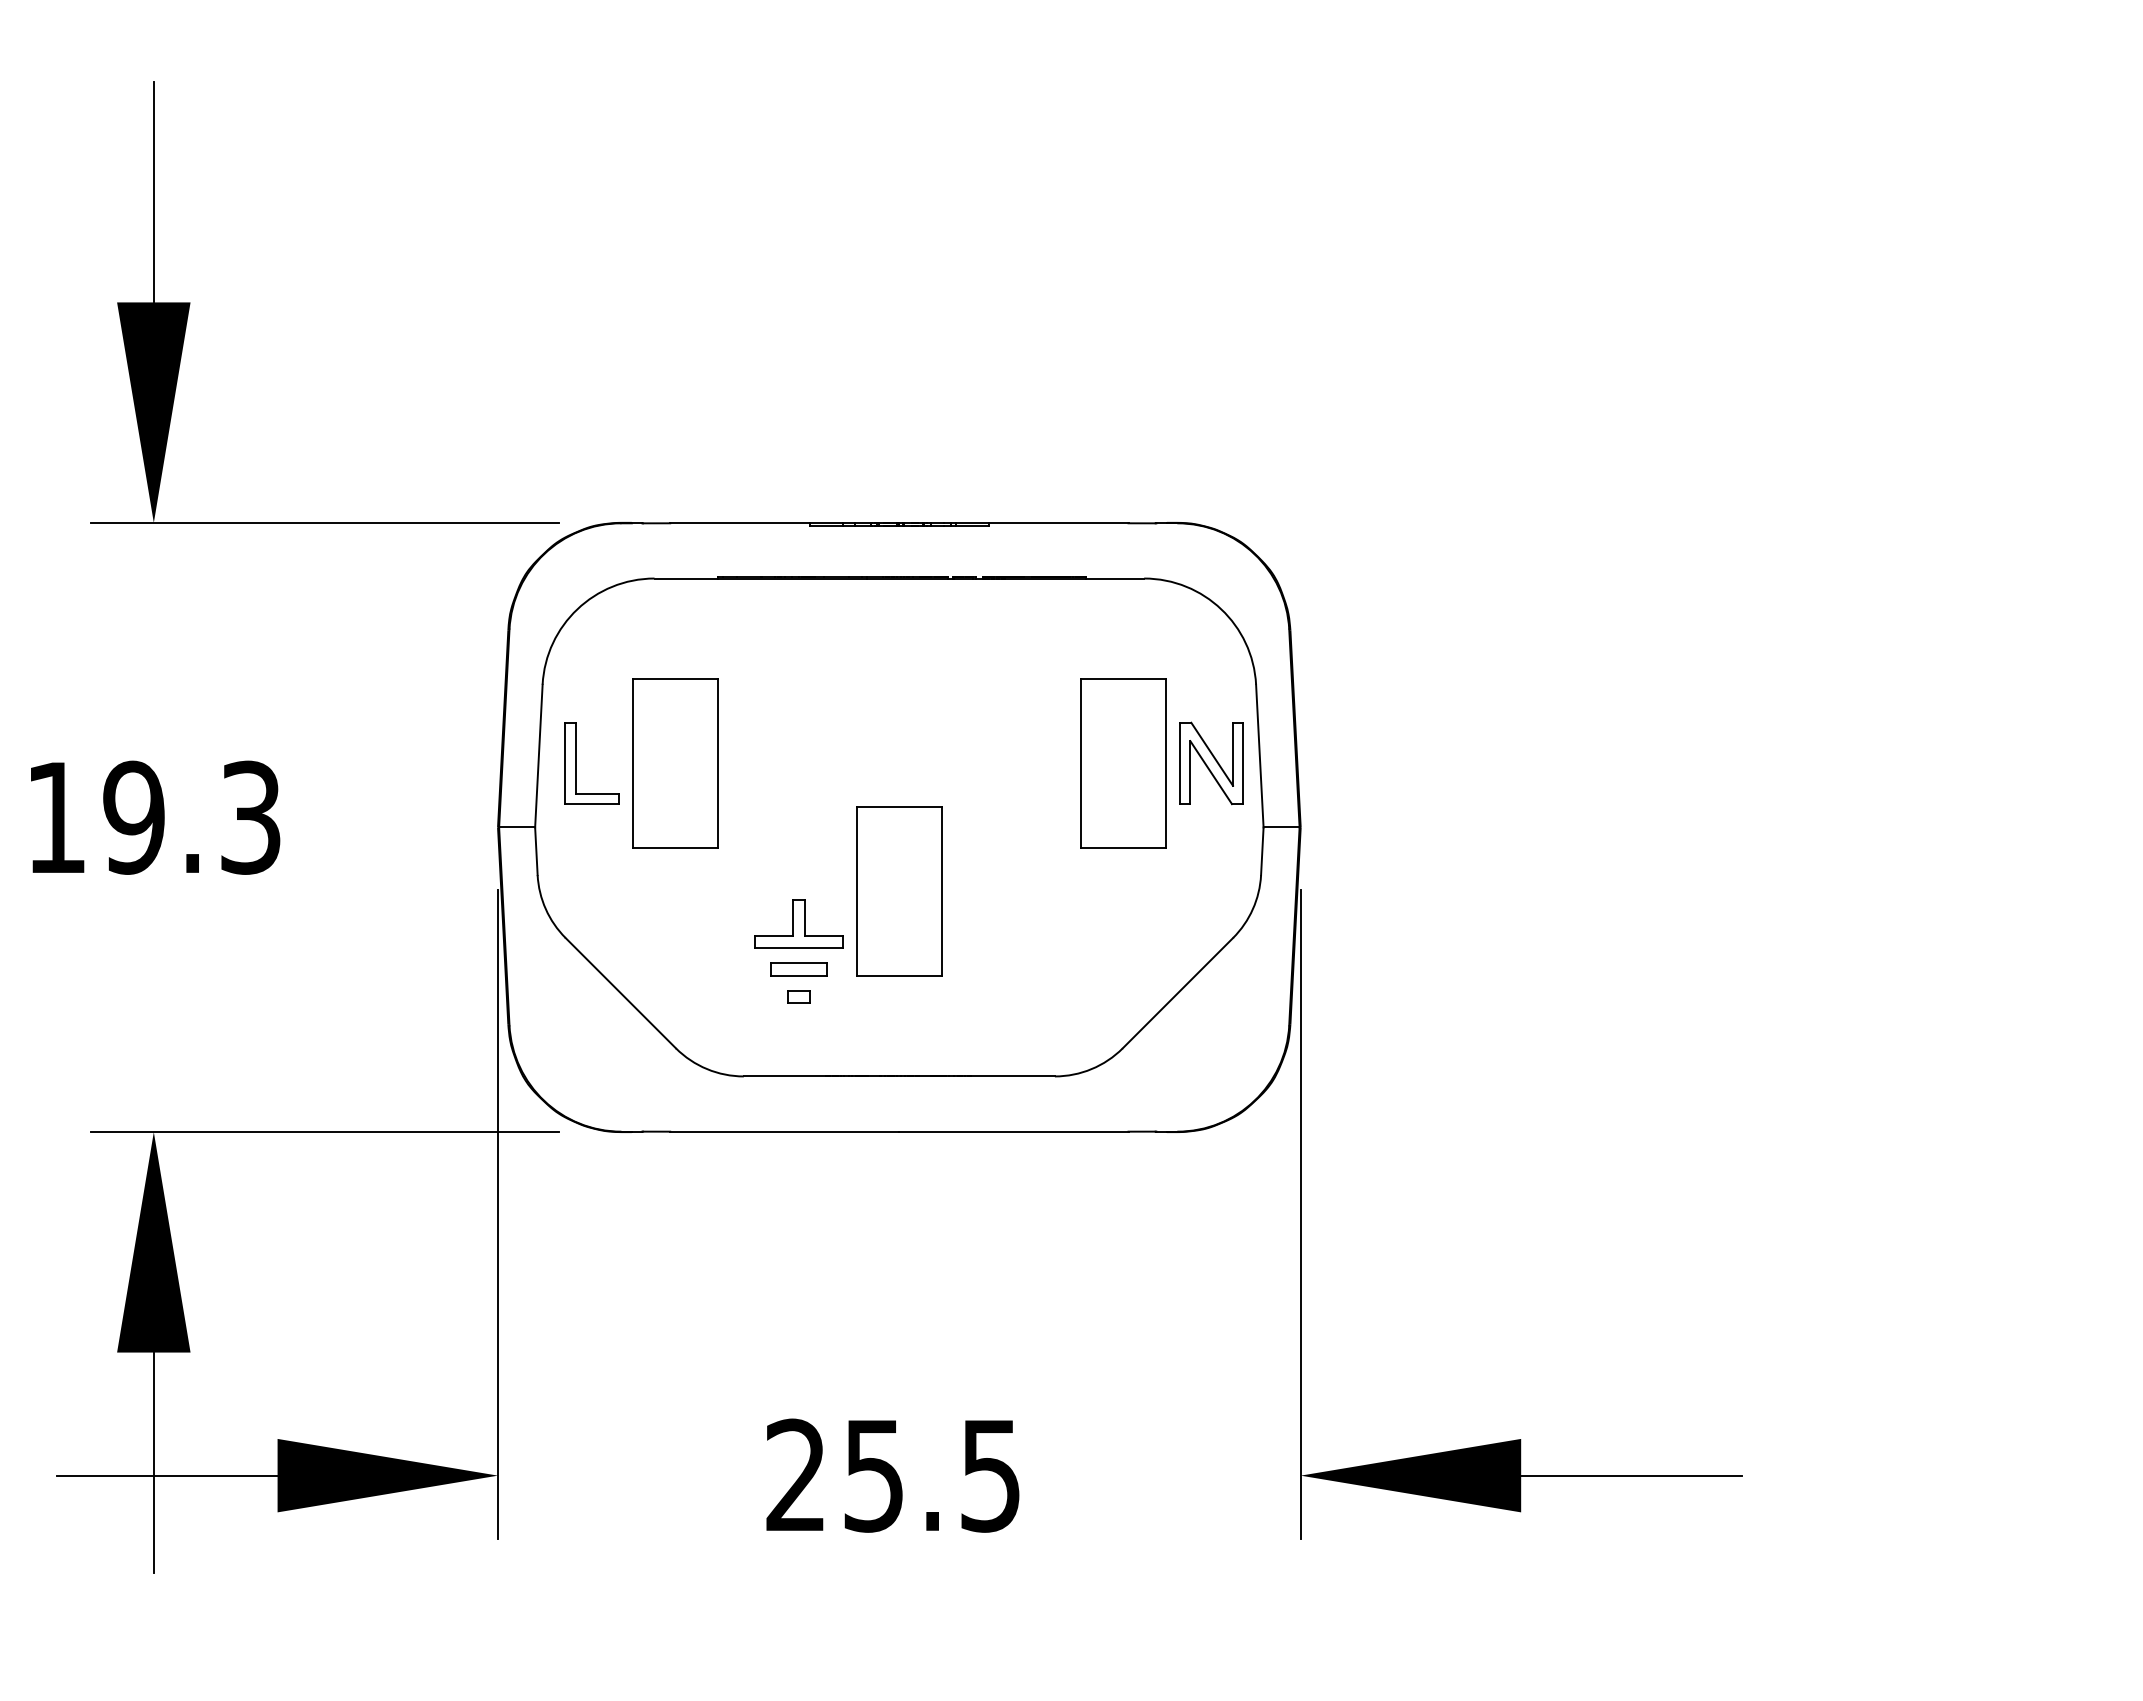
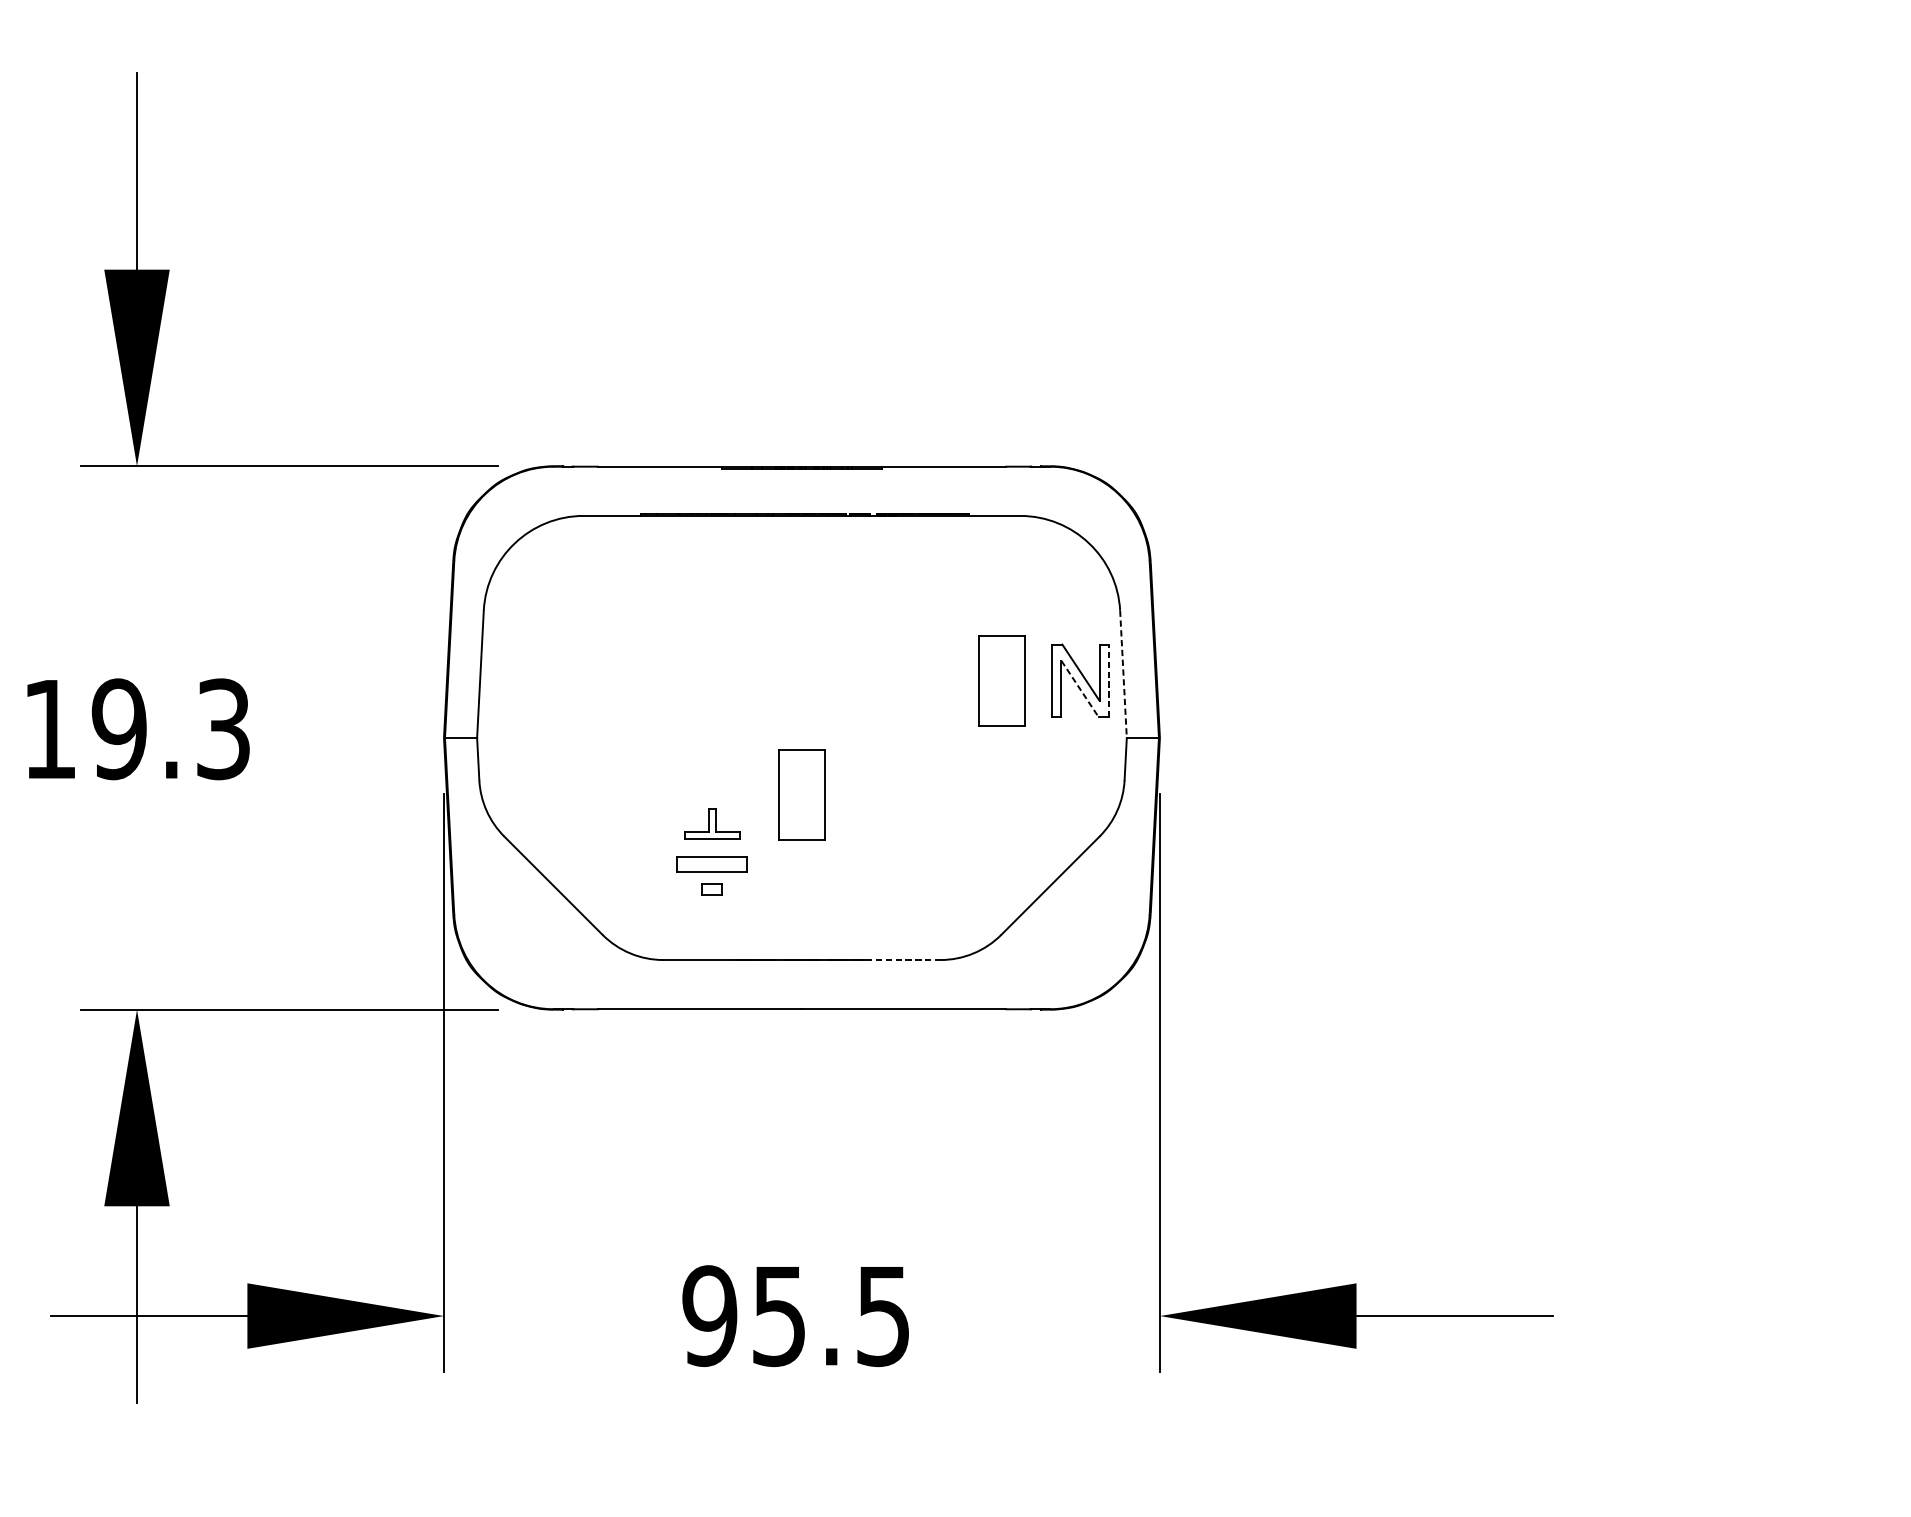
line: (1259, 756) -> (1123, 674), solid -> dashed
part: (576, 763) -> (514, 680), removed
part: (675, 763) -> (602, 680), removed
part: (1123, 763) -> (1001, 680), size x0.6
line: (1243, 763) -> (1108, 680), solid -> dashed
line: (1211, 772) -> (1080, 688), solid -> dashed
part: (899, 891) -> (802, 795), size x0.6
part: (798, 923) -> (712, 823), size x0.7
part: (798, 969) -> (712, 864), size x1.4
line: (1013, 1076) -> (903, 960), solid -> dashed
text: (795, 1475) -> (709, 1315), 25.5 -> 95.5

